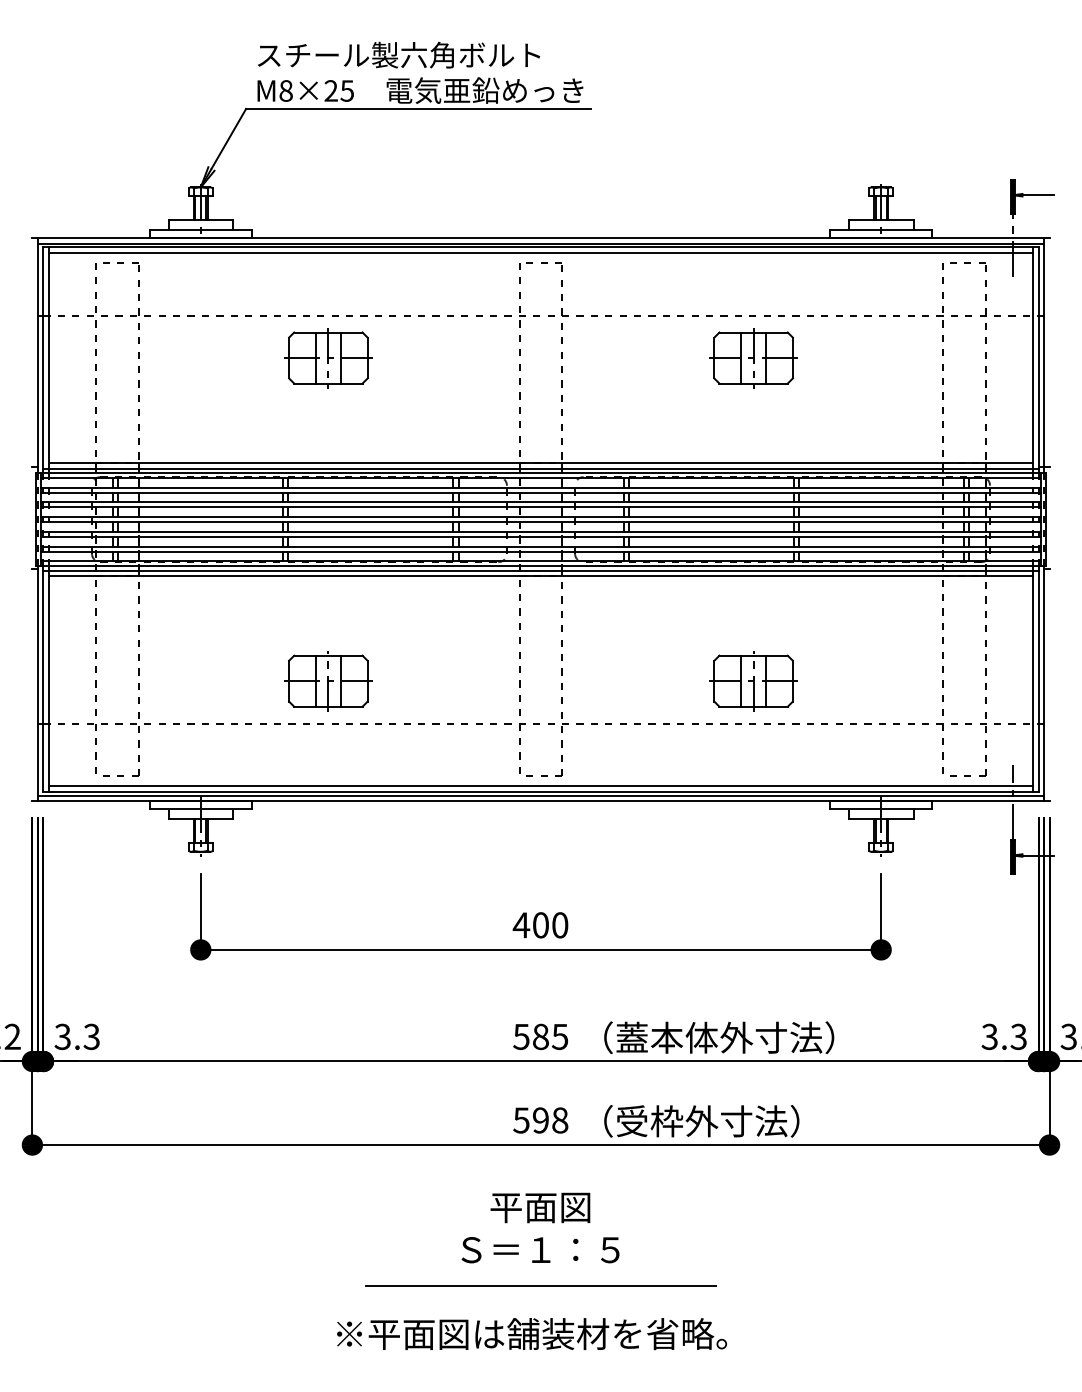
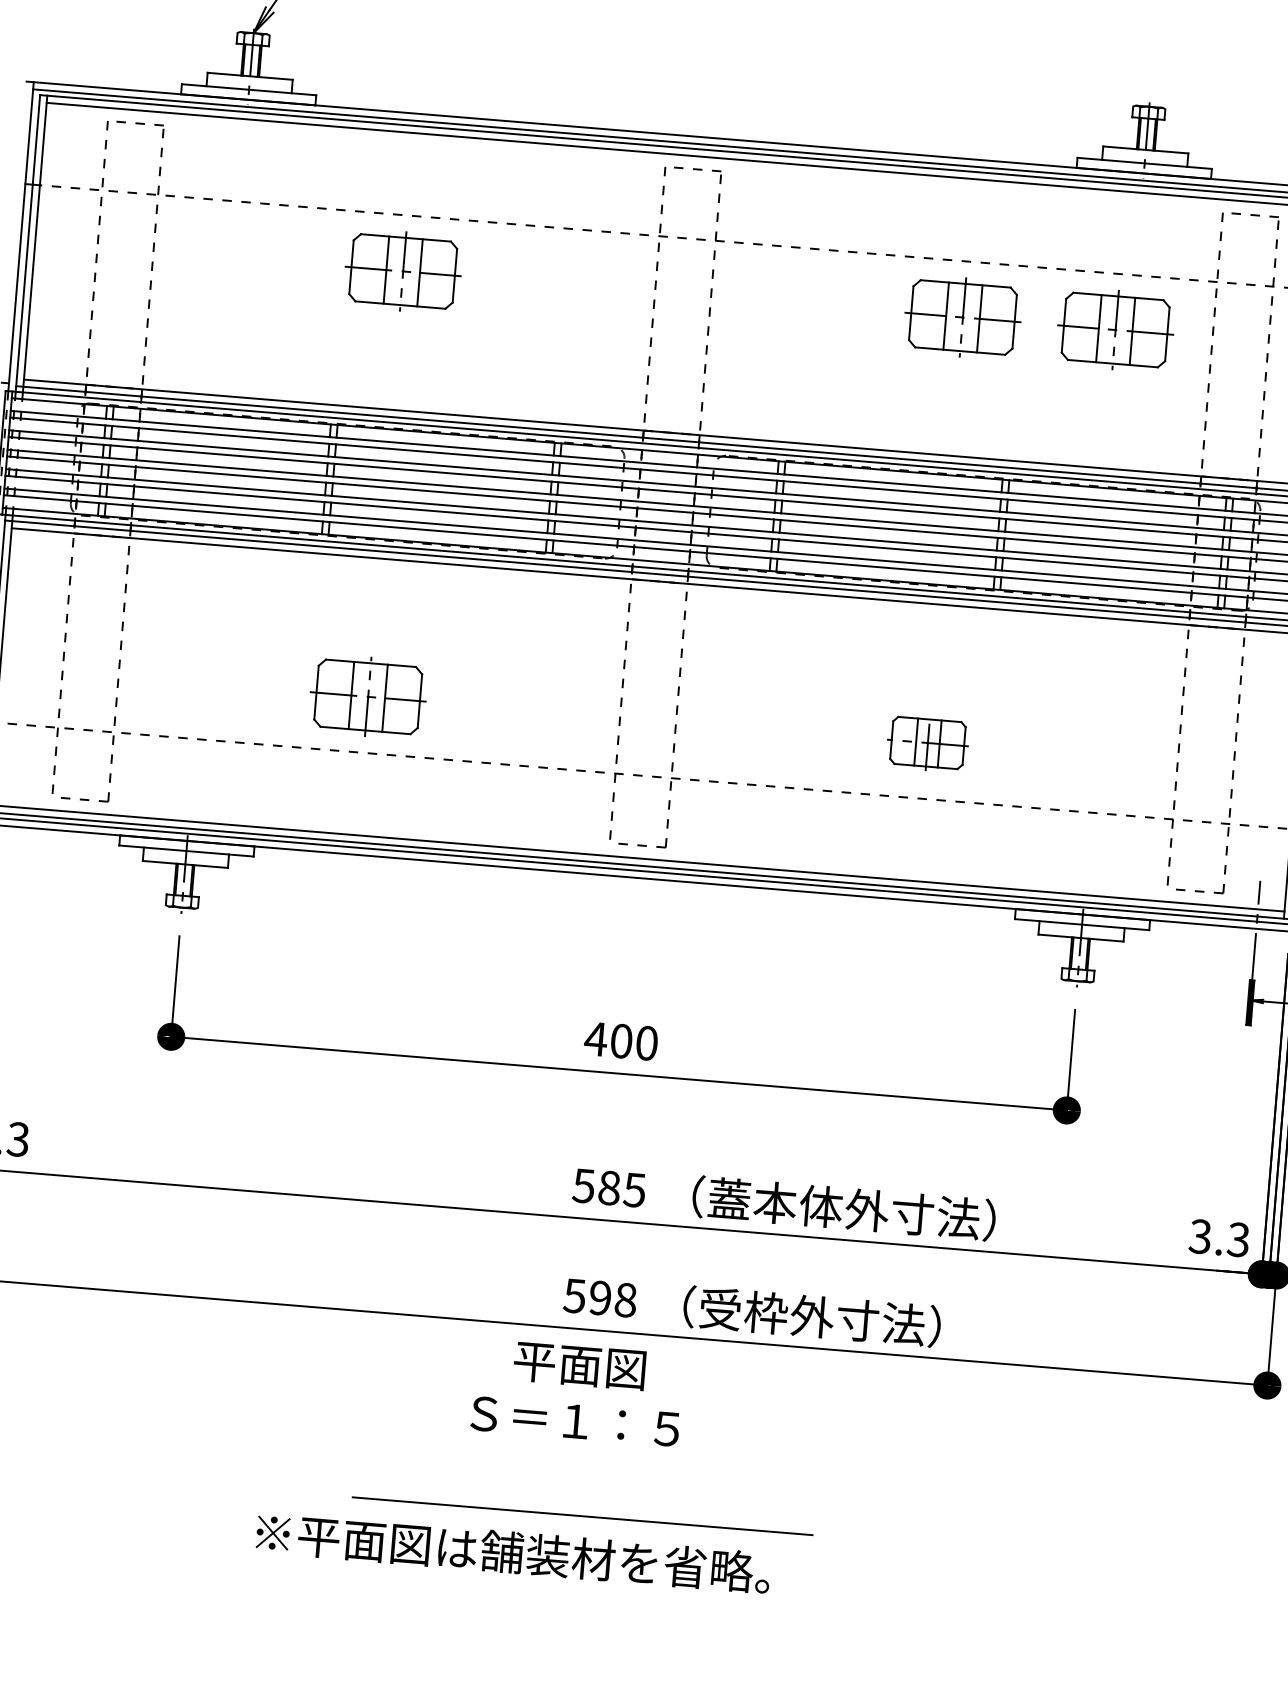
part: (869, 358) -> (1115, 330), added
part: (753, 681) -> (927, 743), size x0.7
text: (540, 1227) -> (577, 1391), moved
text: (531, 1334) -> (512, 1553), moved

